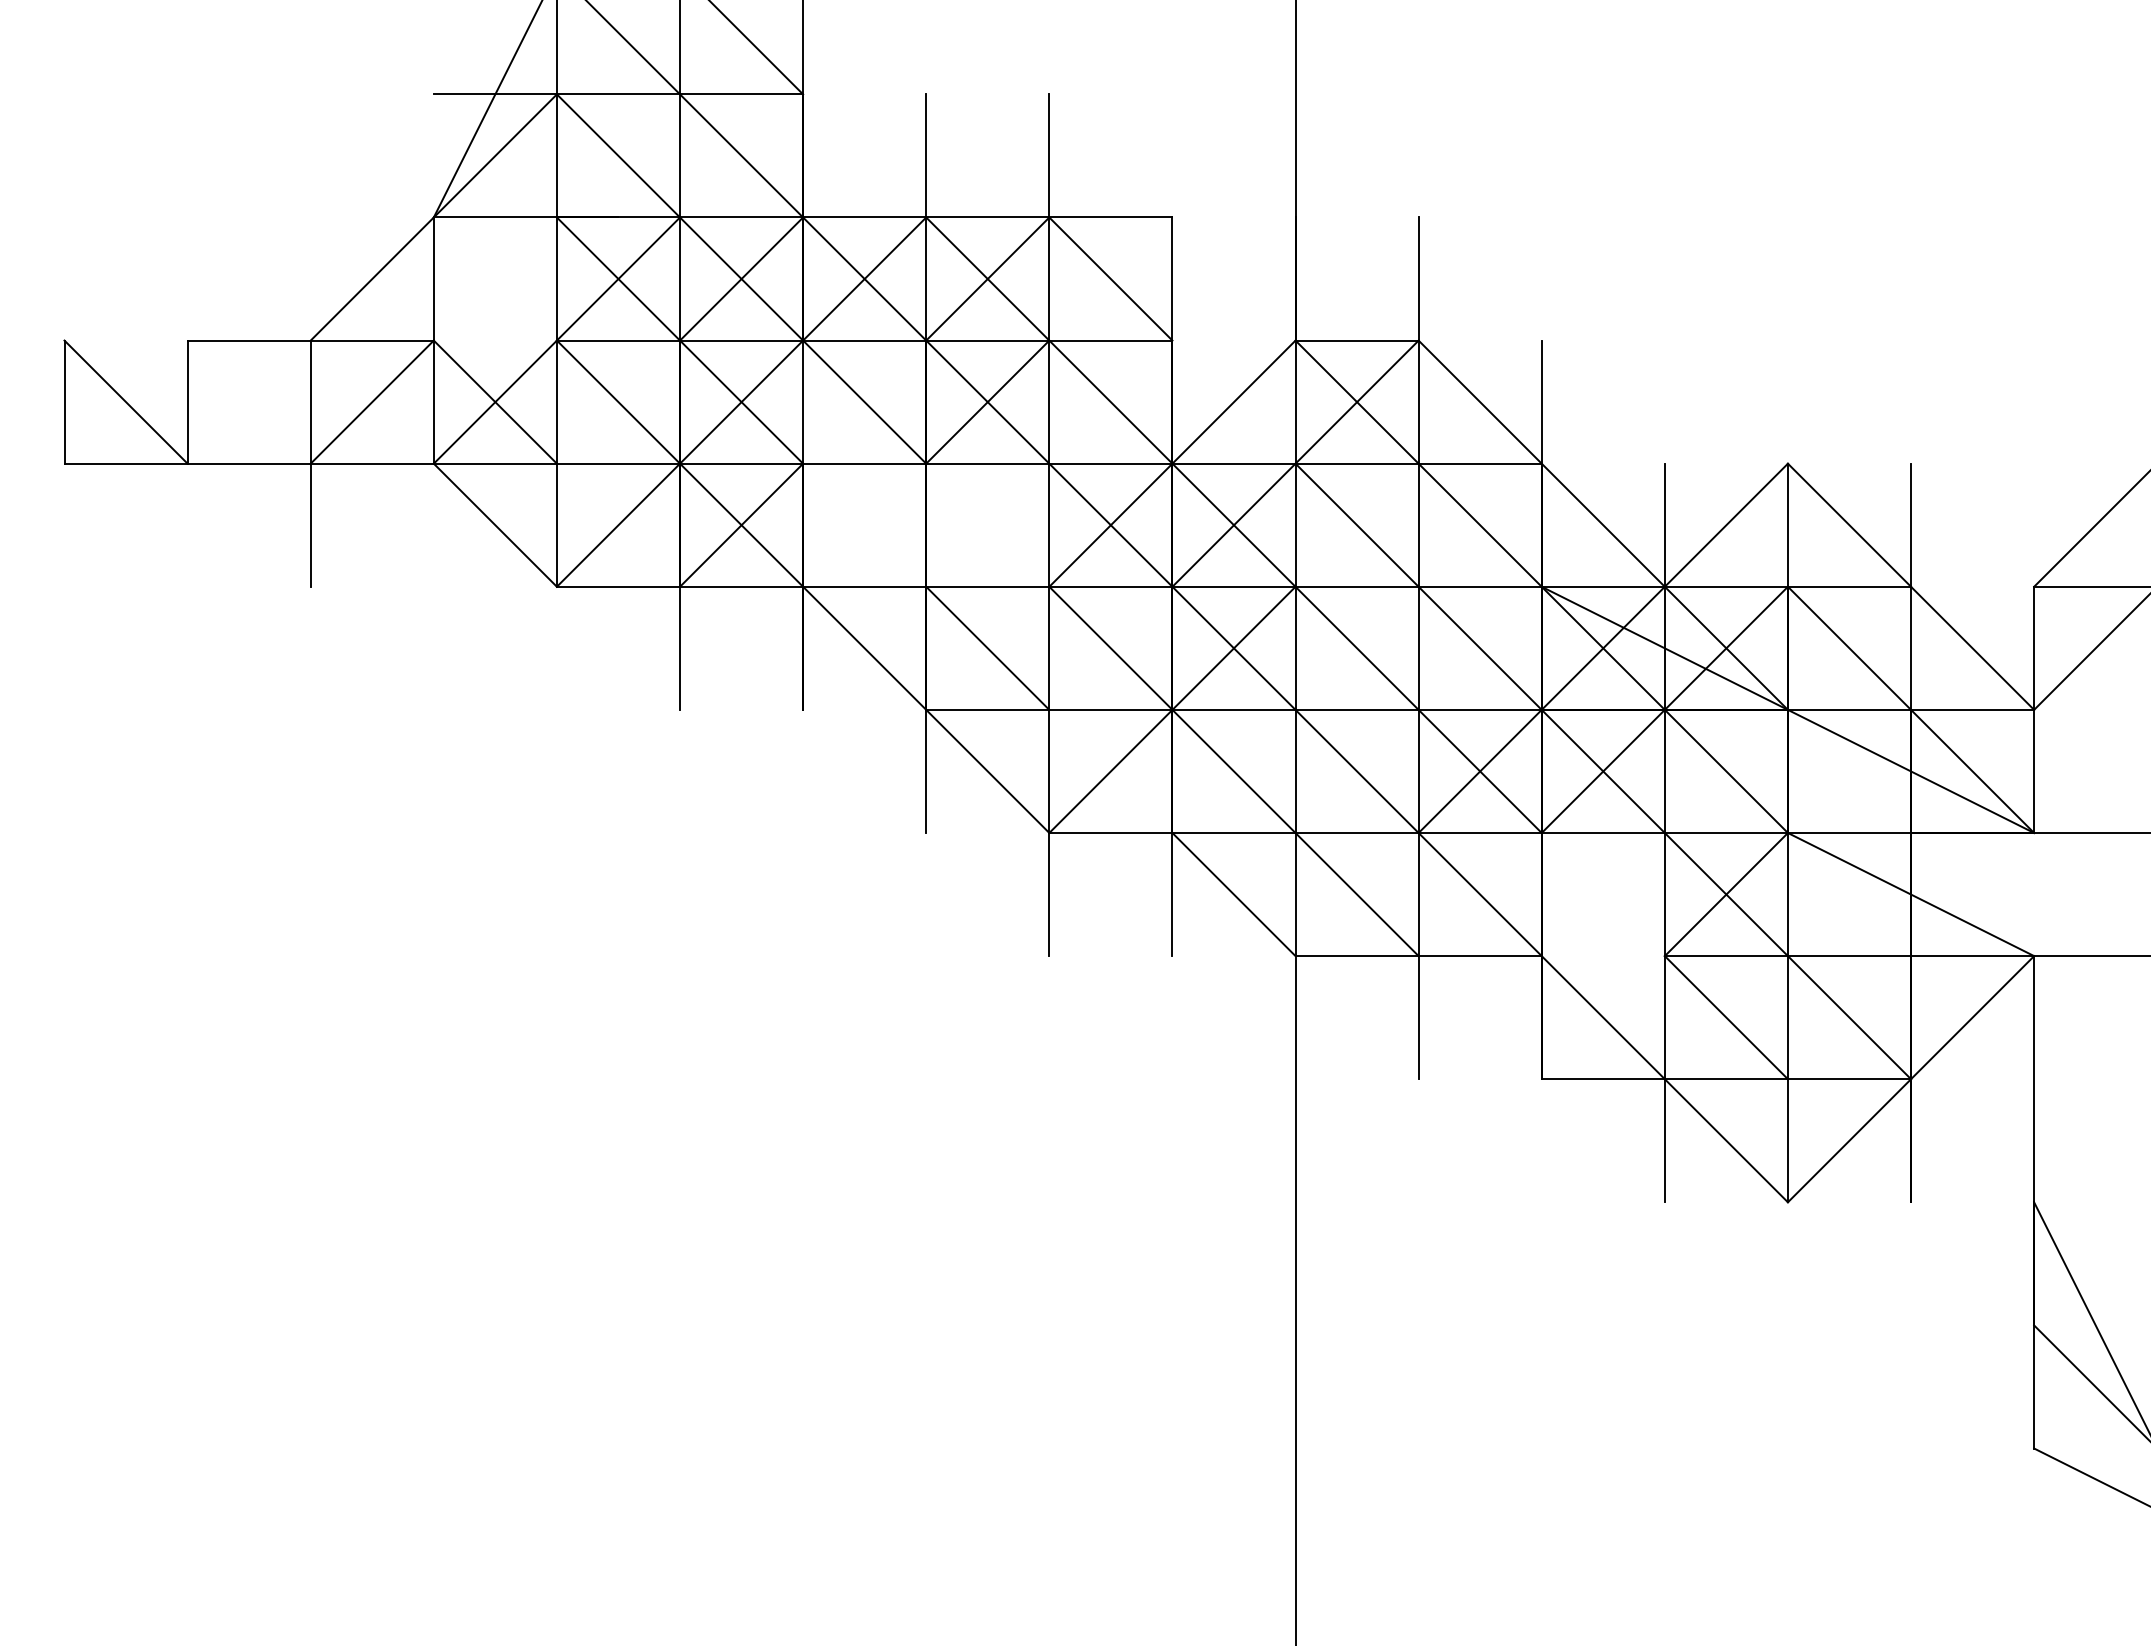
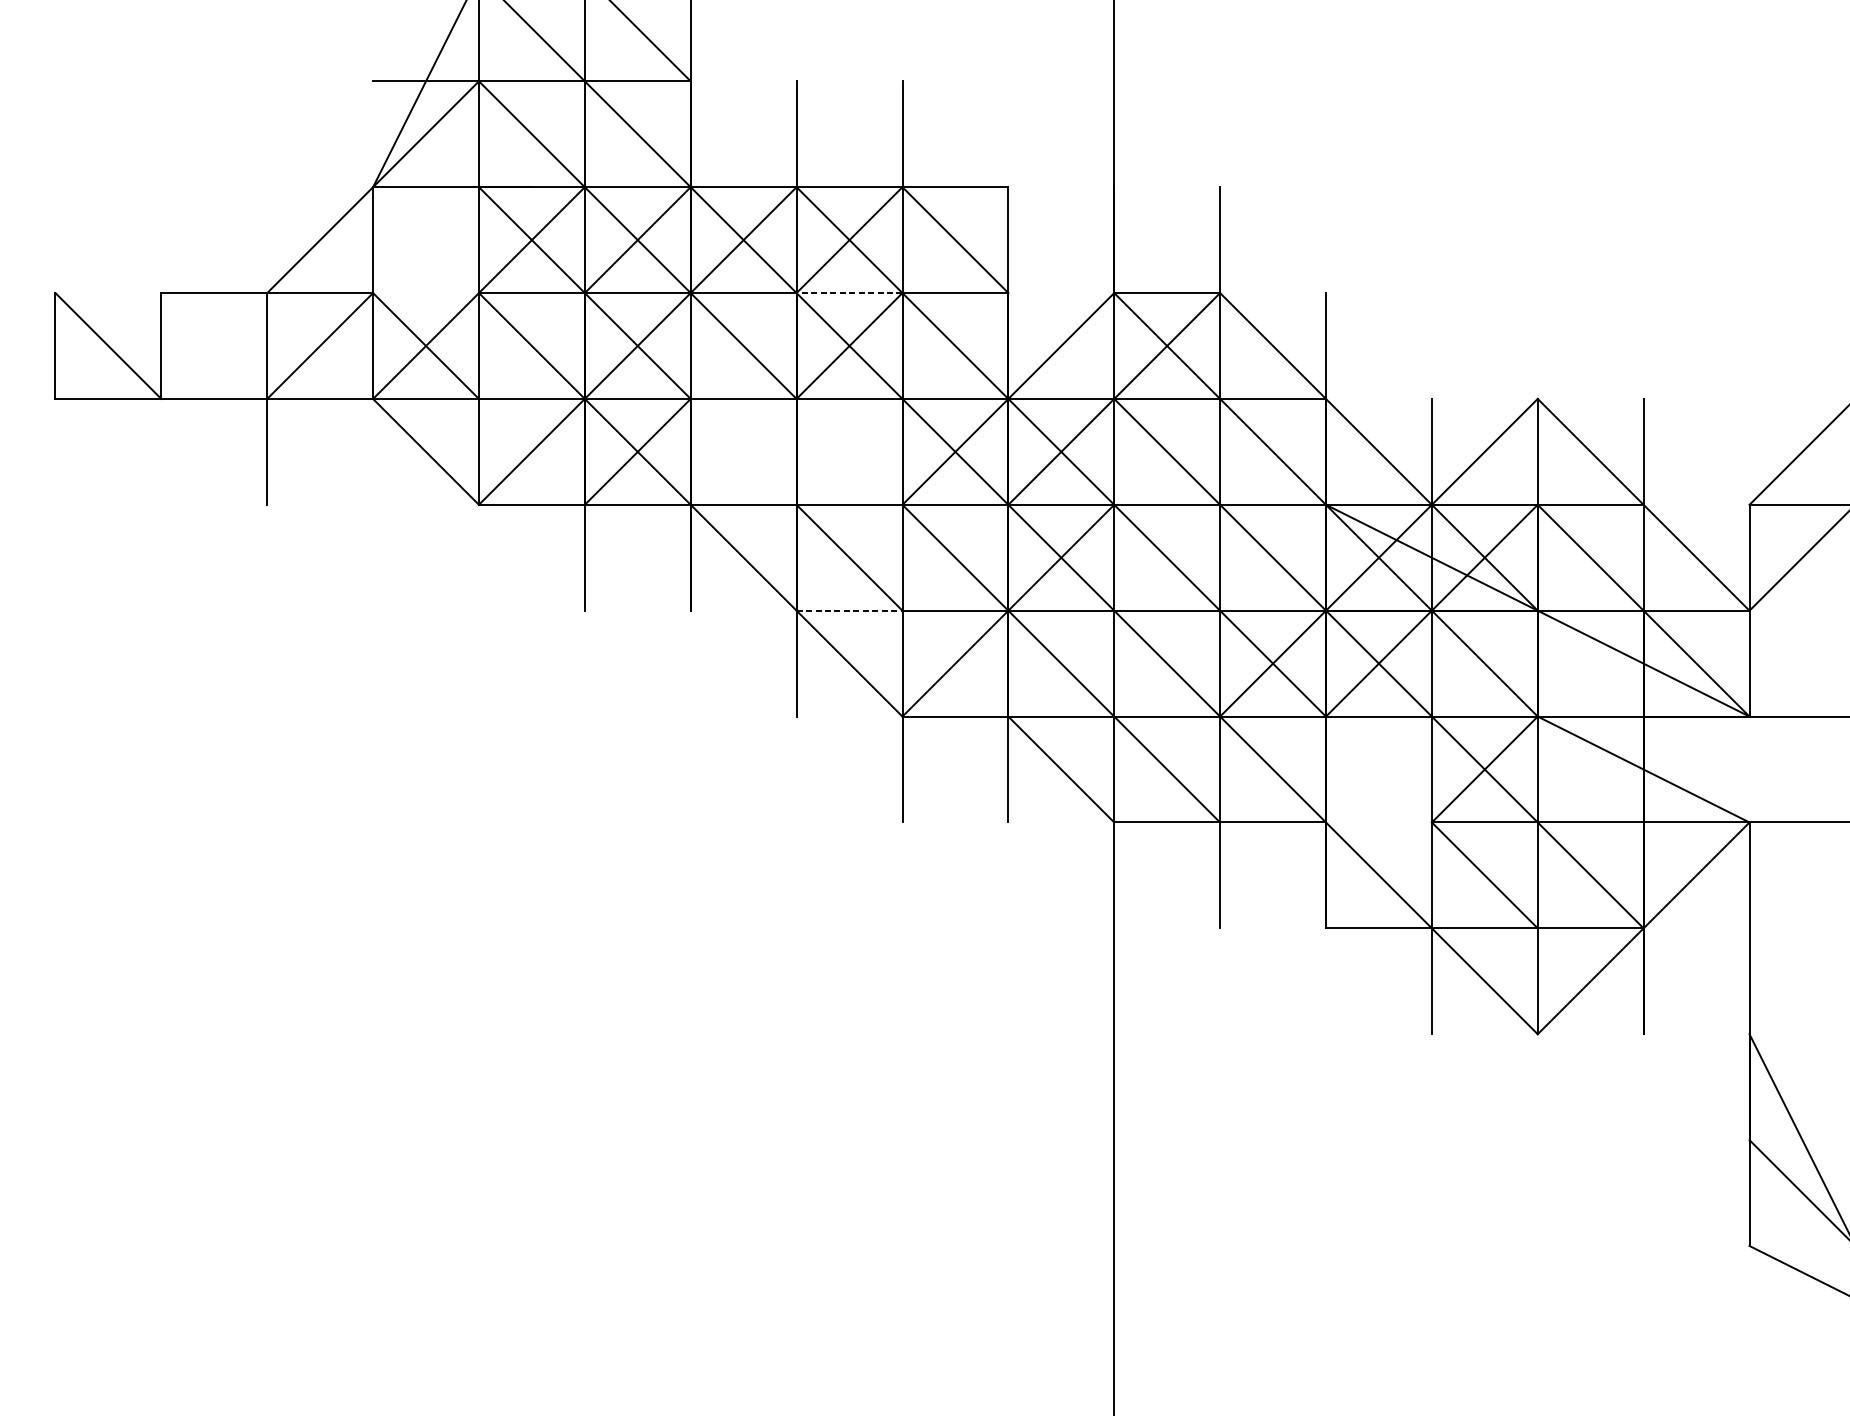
line: (987, 340) -> (849, 293), solid -> dashed
line: (987, 709) -> (849, 610), solid -> dashed

